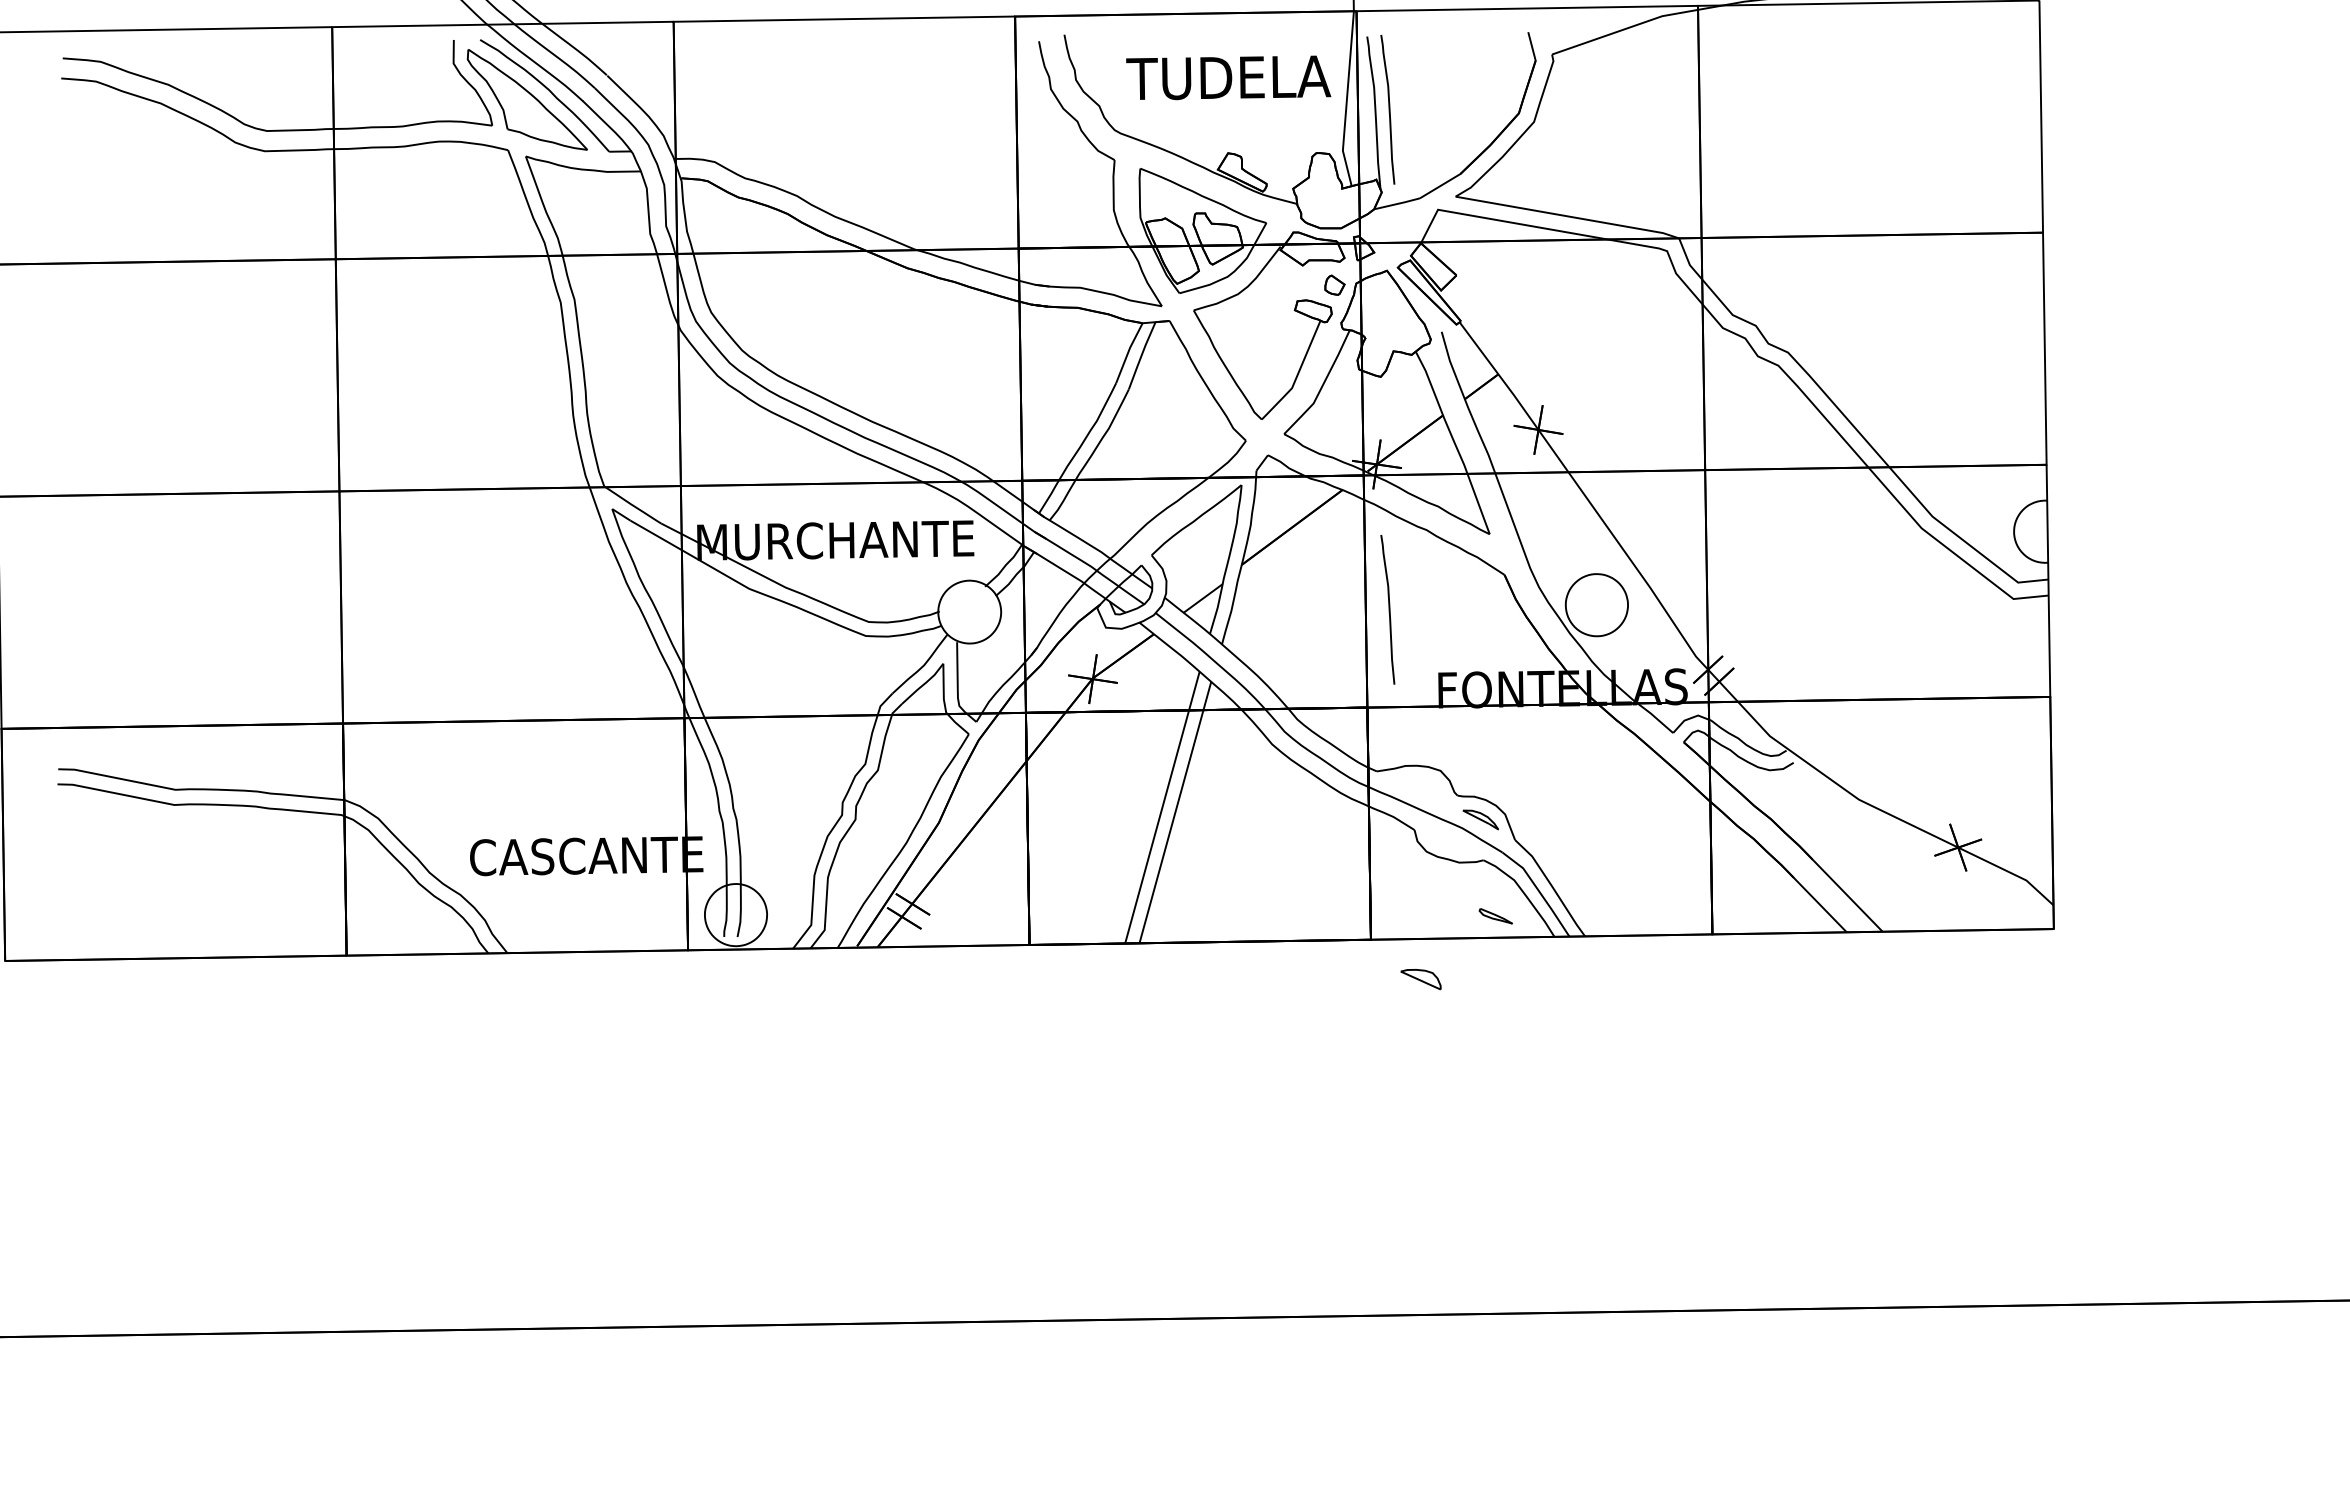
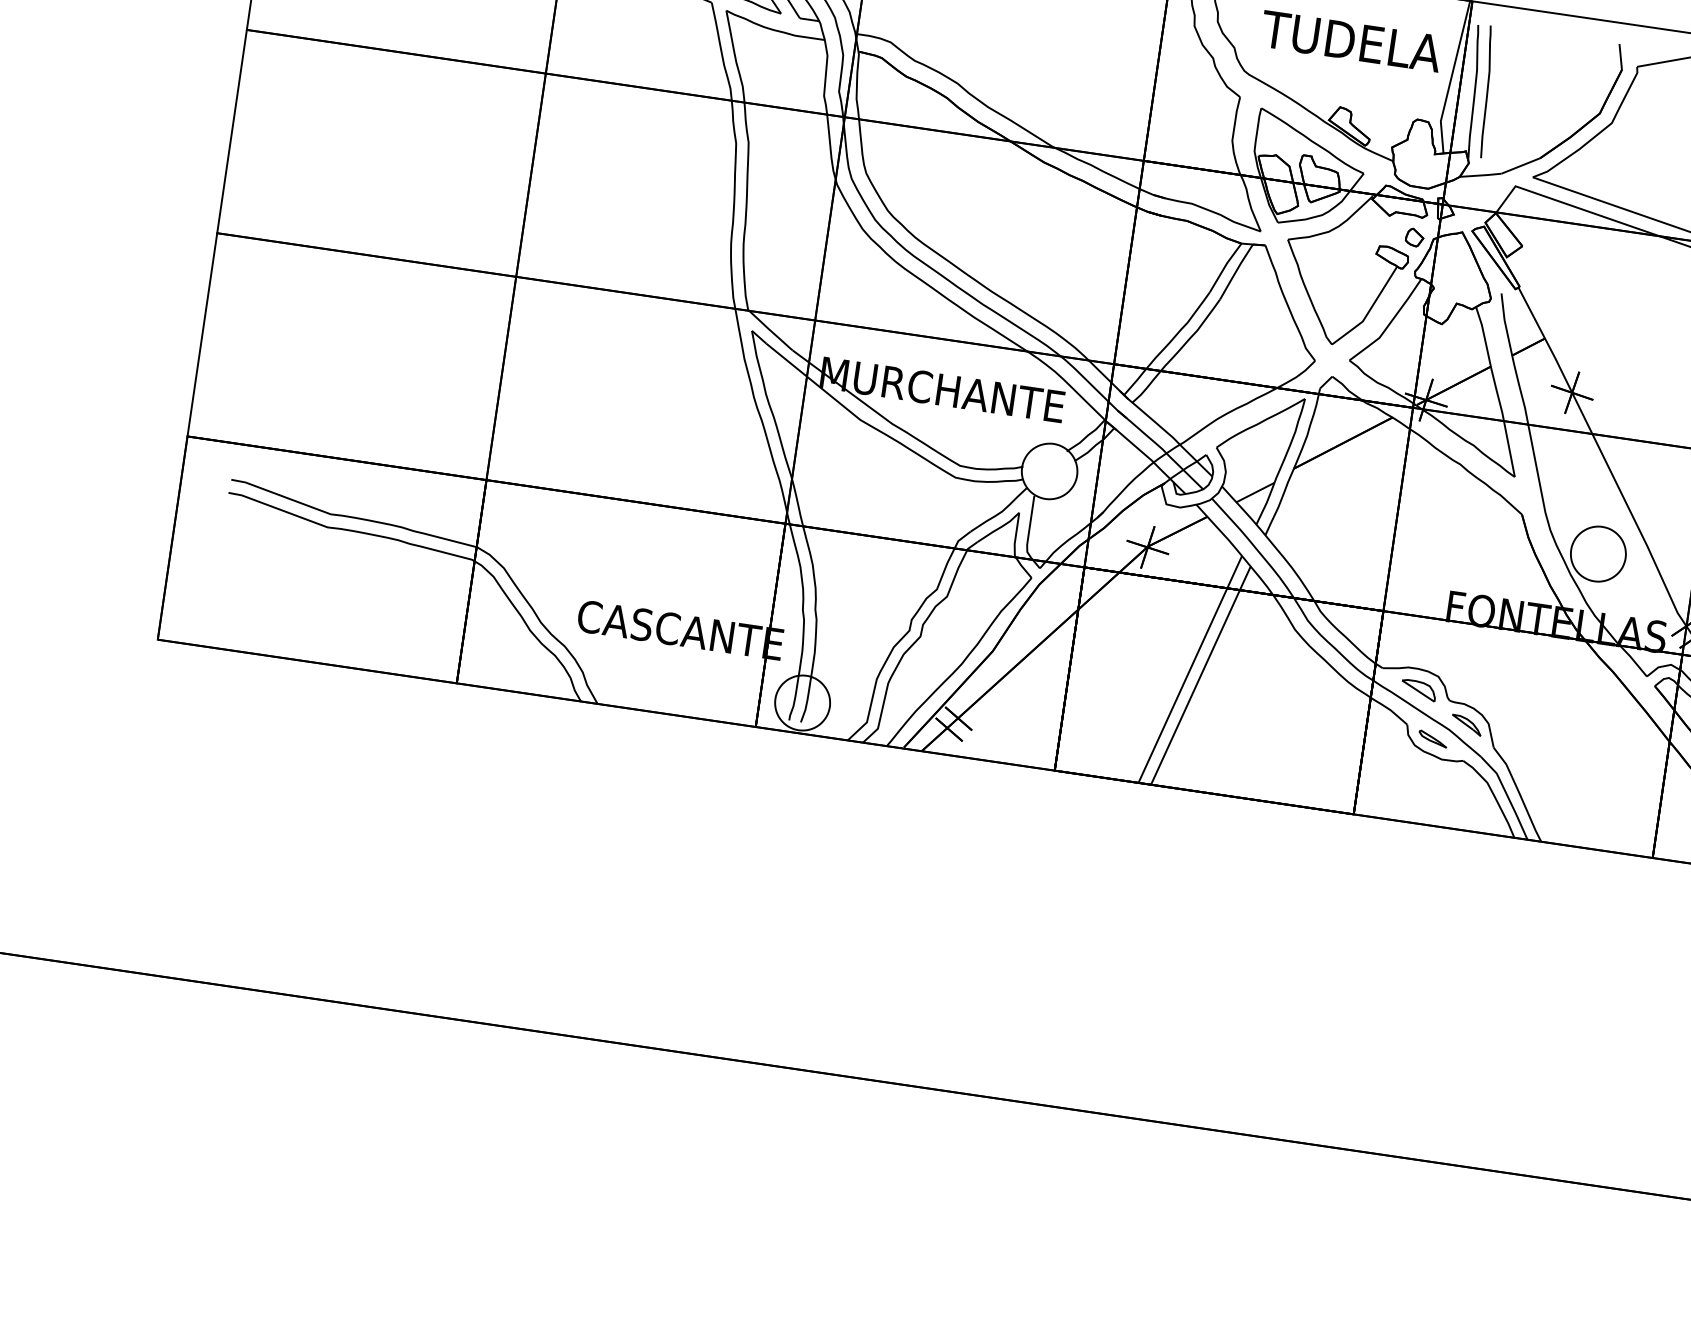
curve: (1388, 609) -> (1415, 528), removed
part: (1495, 916) -> (1432, 739), moved
part: (1420, 979) -> (1418, 690), moved

